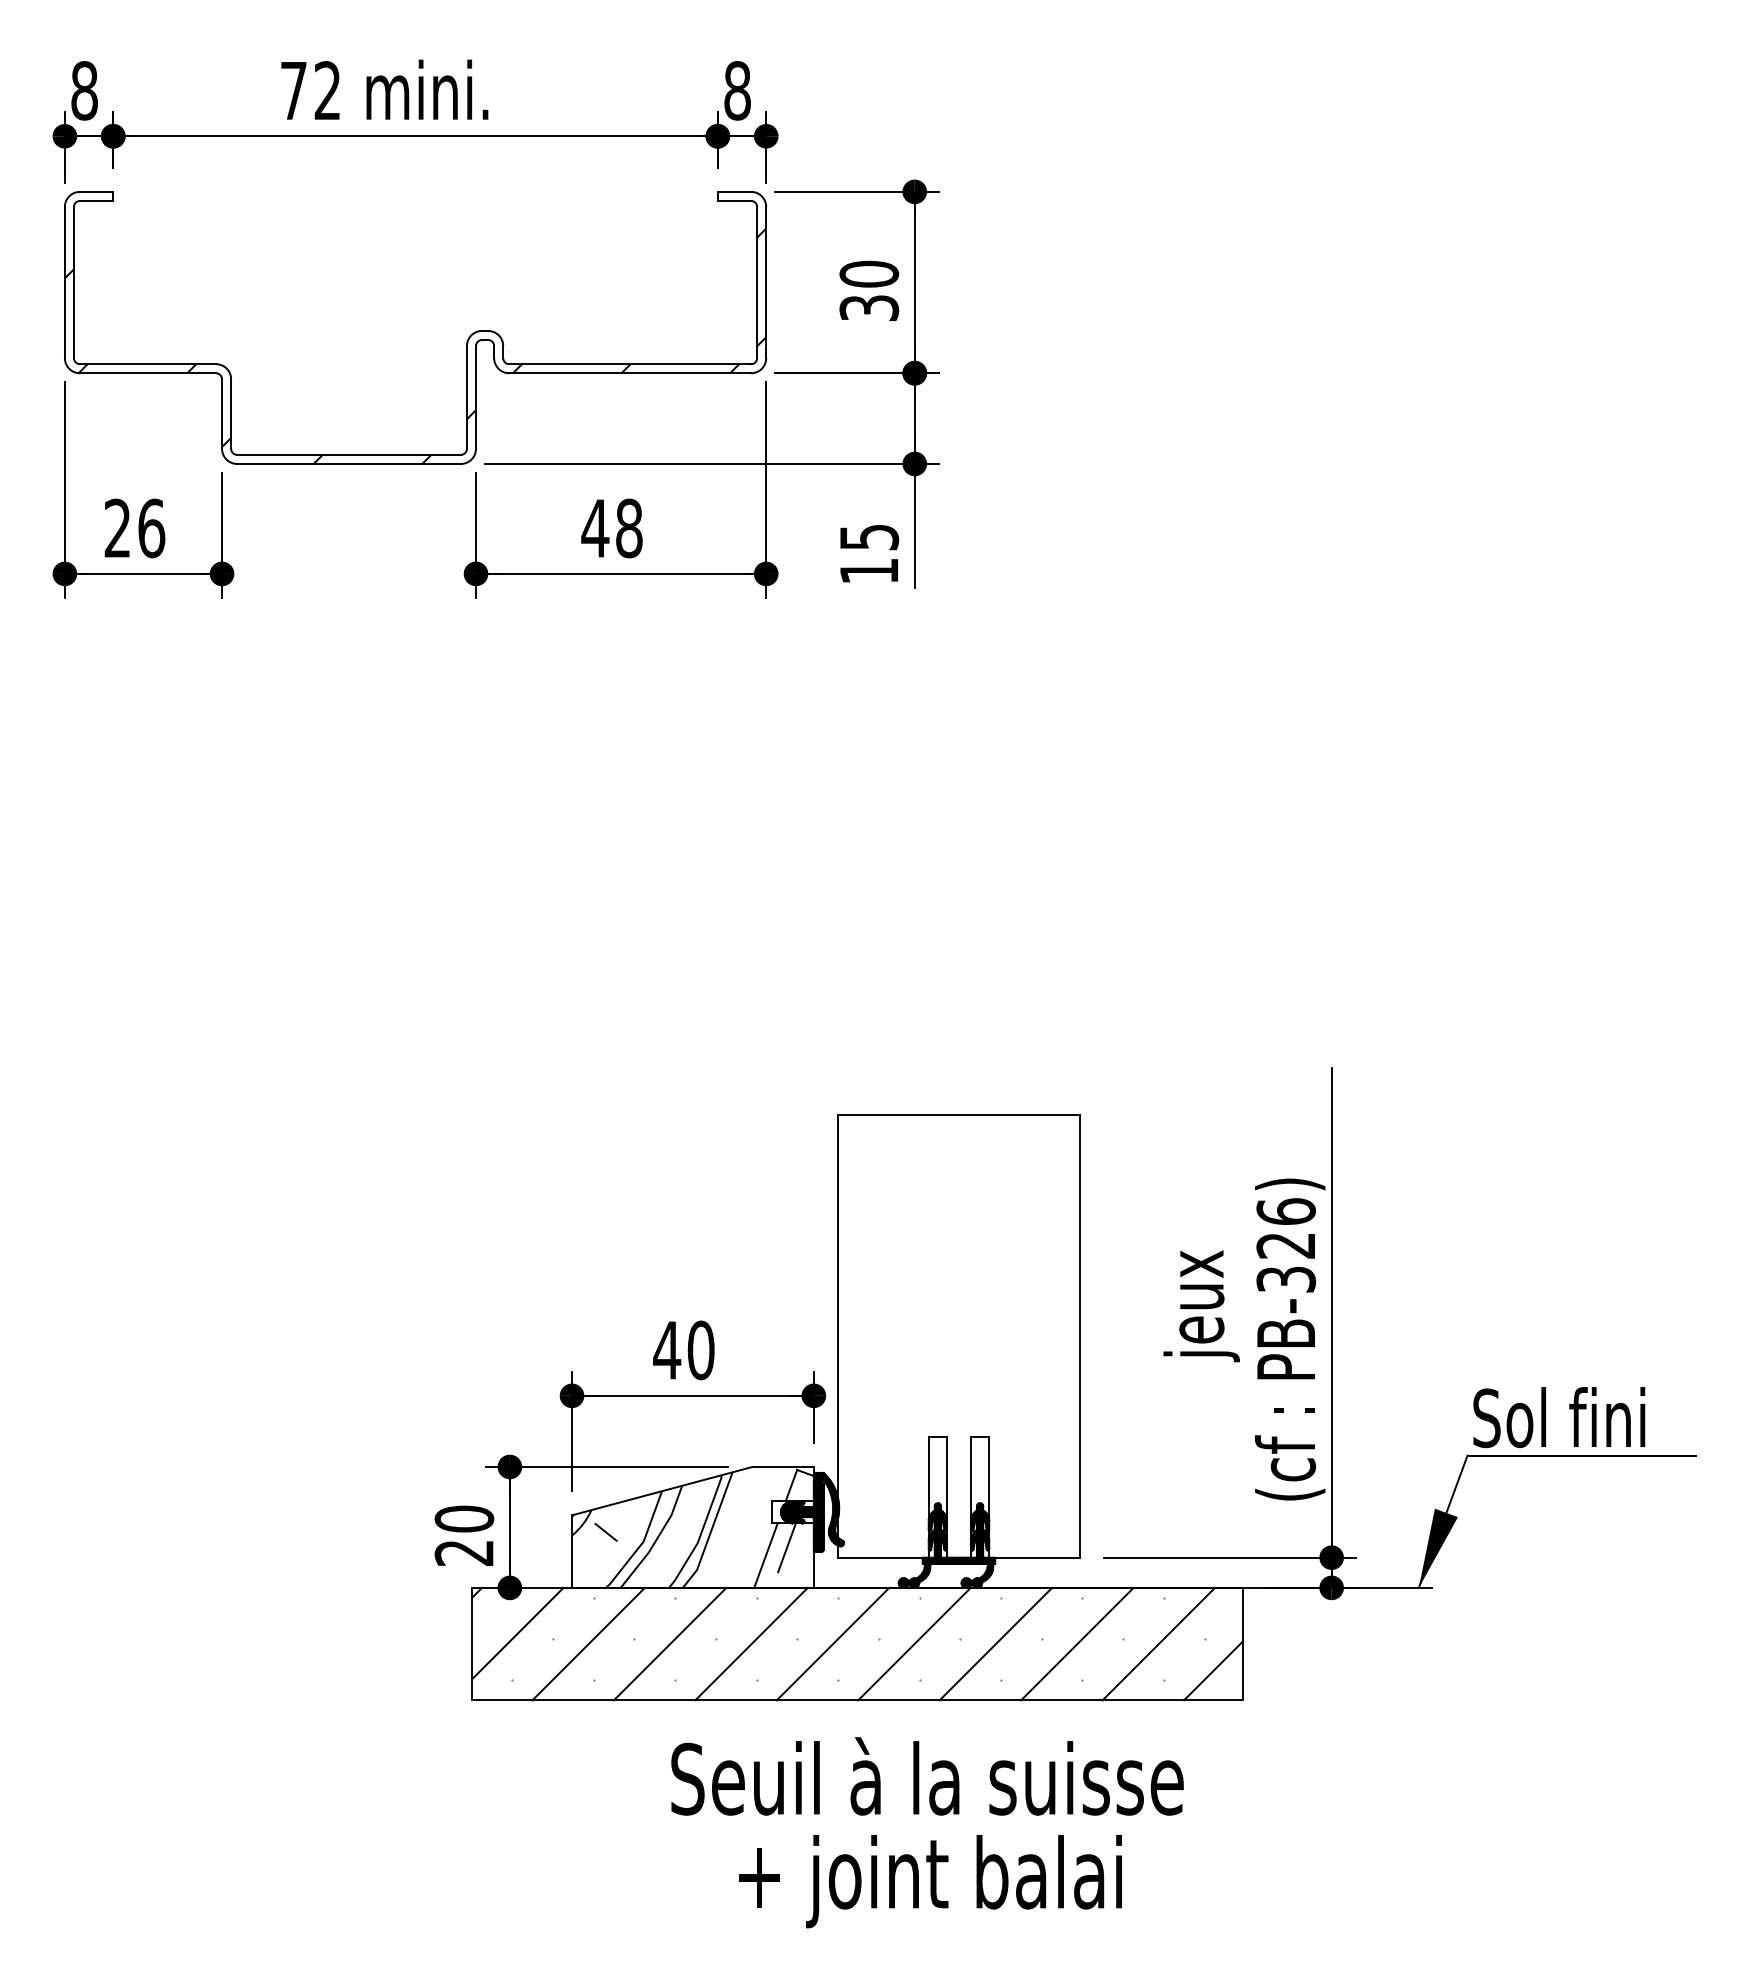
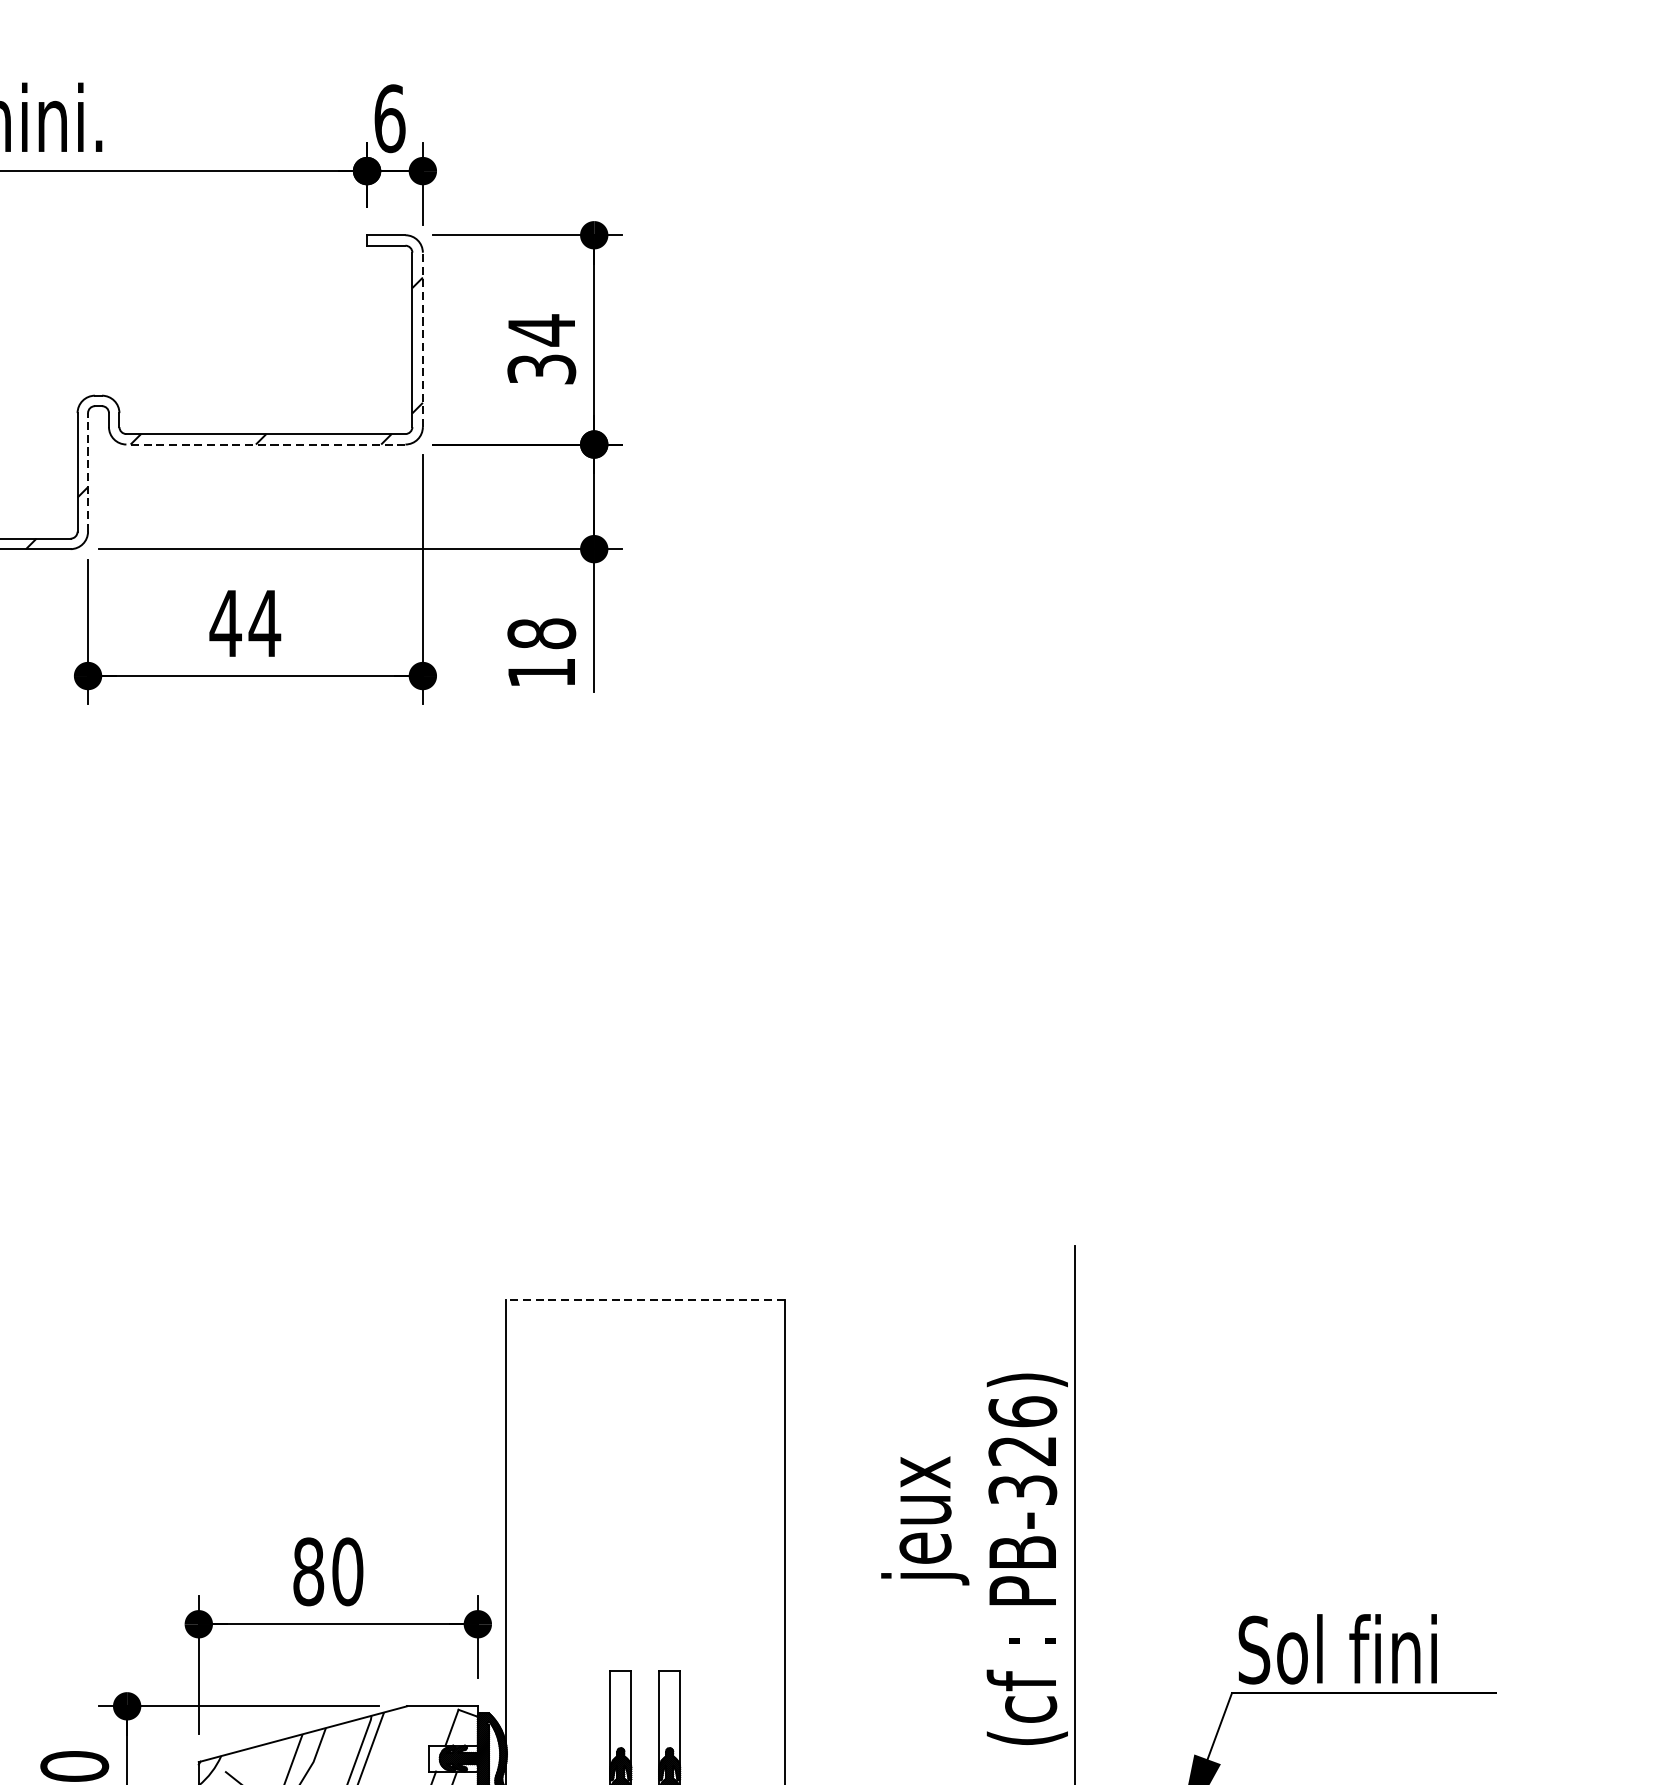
text: (737, 90) -> (389, 118), 8 -> 6
text: (869, 274) -> (542, 330), 30 -> 34
line: (766, 282) -> (423, 339), solid -> dashed
line: (630, 373) -> (266, 444), solid -> dashed
line: (476, 396) -> (88, 471), solid -> dashed
text: (629, 528) -> (265, 623), 48 -> 44
text: (869, 537) -> (542, 633), 15 -> 18
line: (958, 1115) -> (644, 1300), solid -> dashed
text: (667, 1350) -> (308, 1571), 40 -> 80

